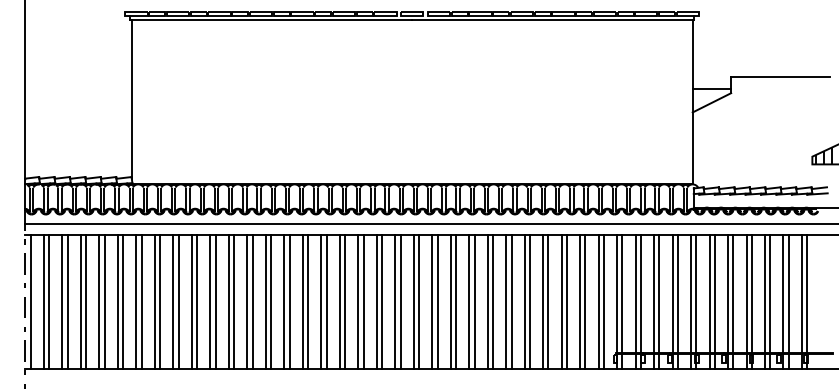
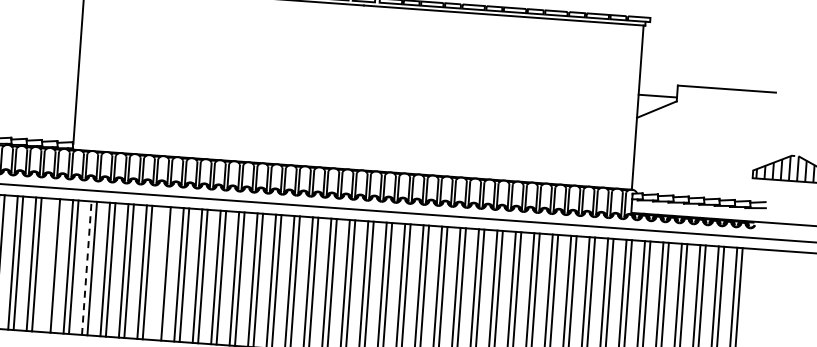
line: (117, 301) -> (49, 265), removed
line: (154, 301) -> (86, 267), solid -> dashed
line: (228, 301) -> (160, 273), removed

